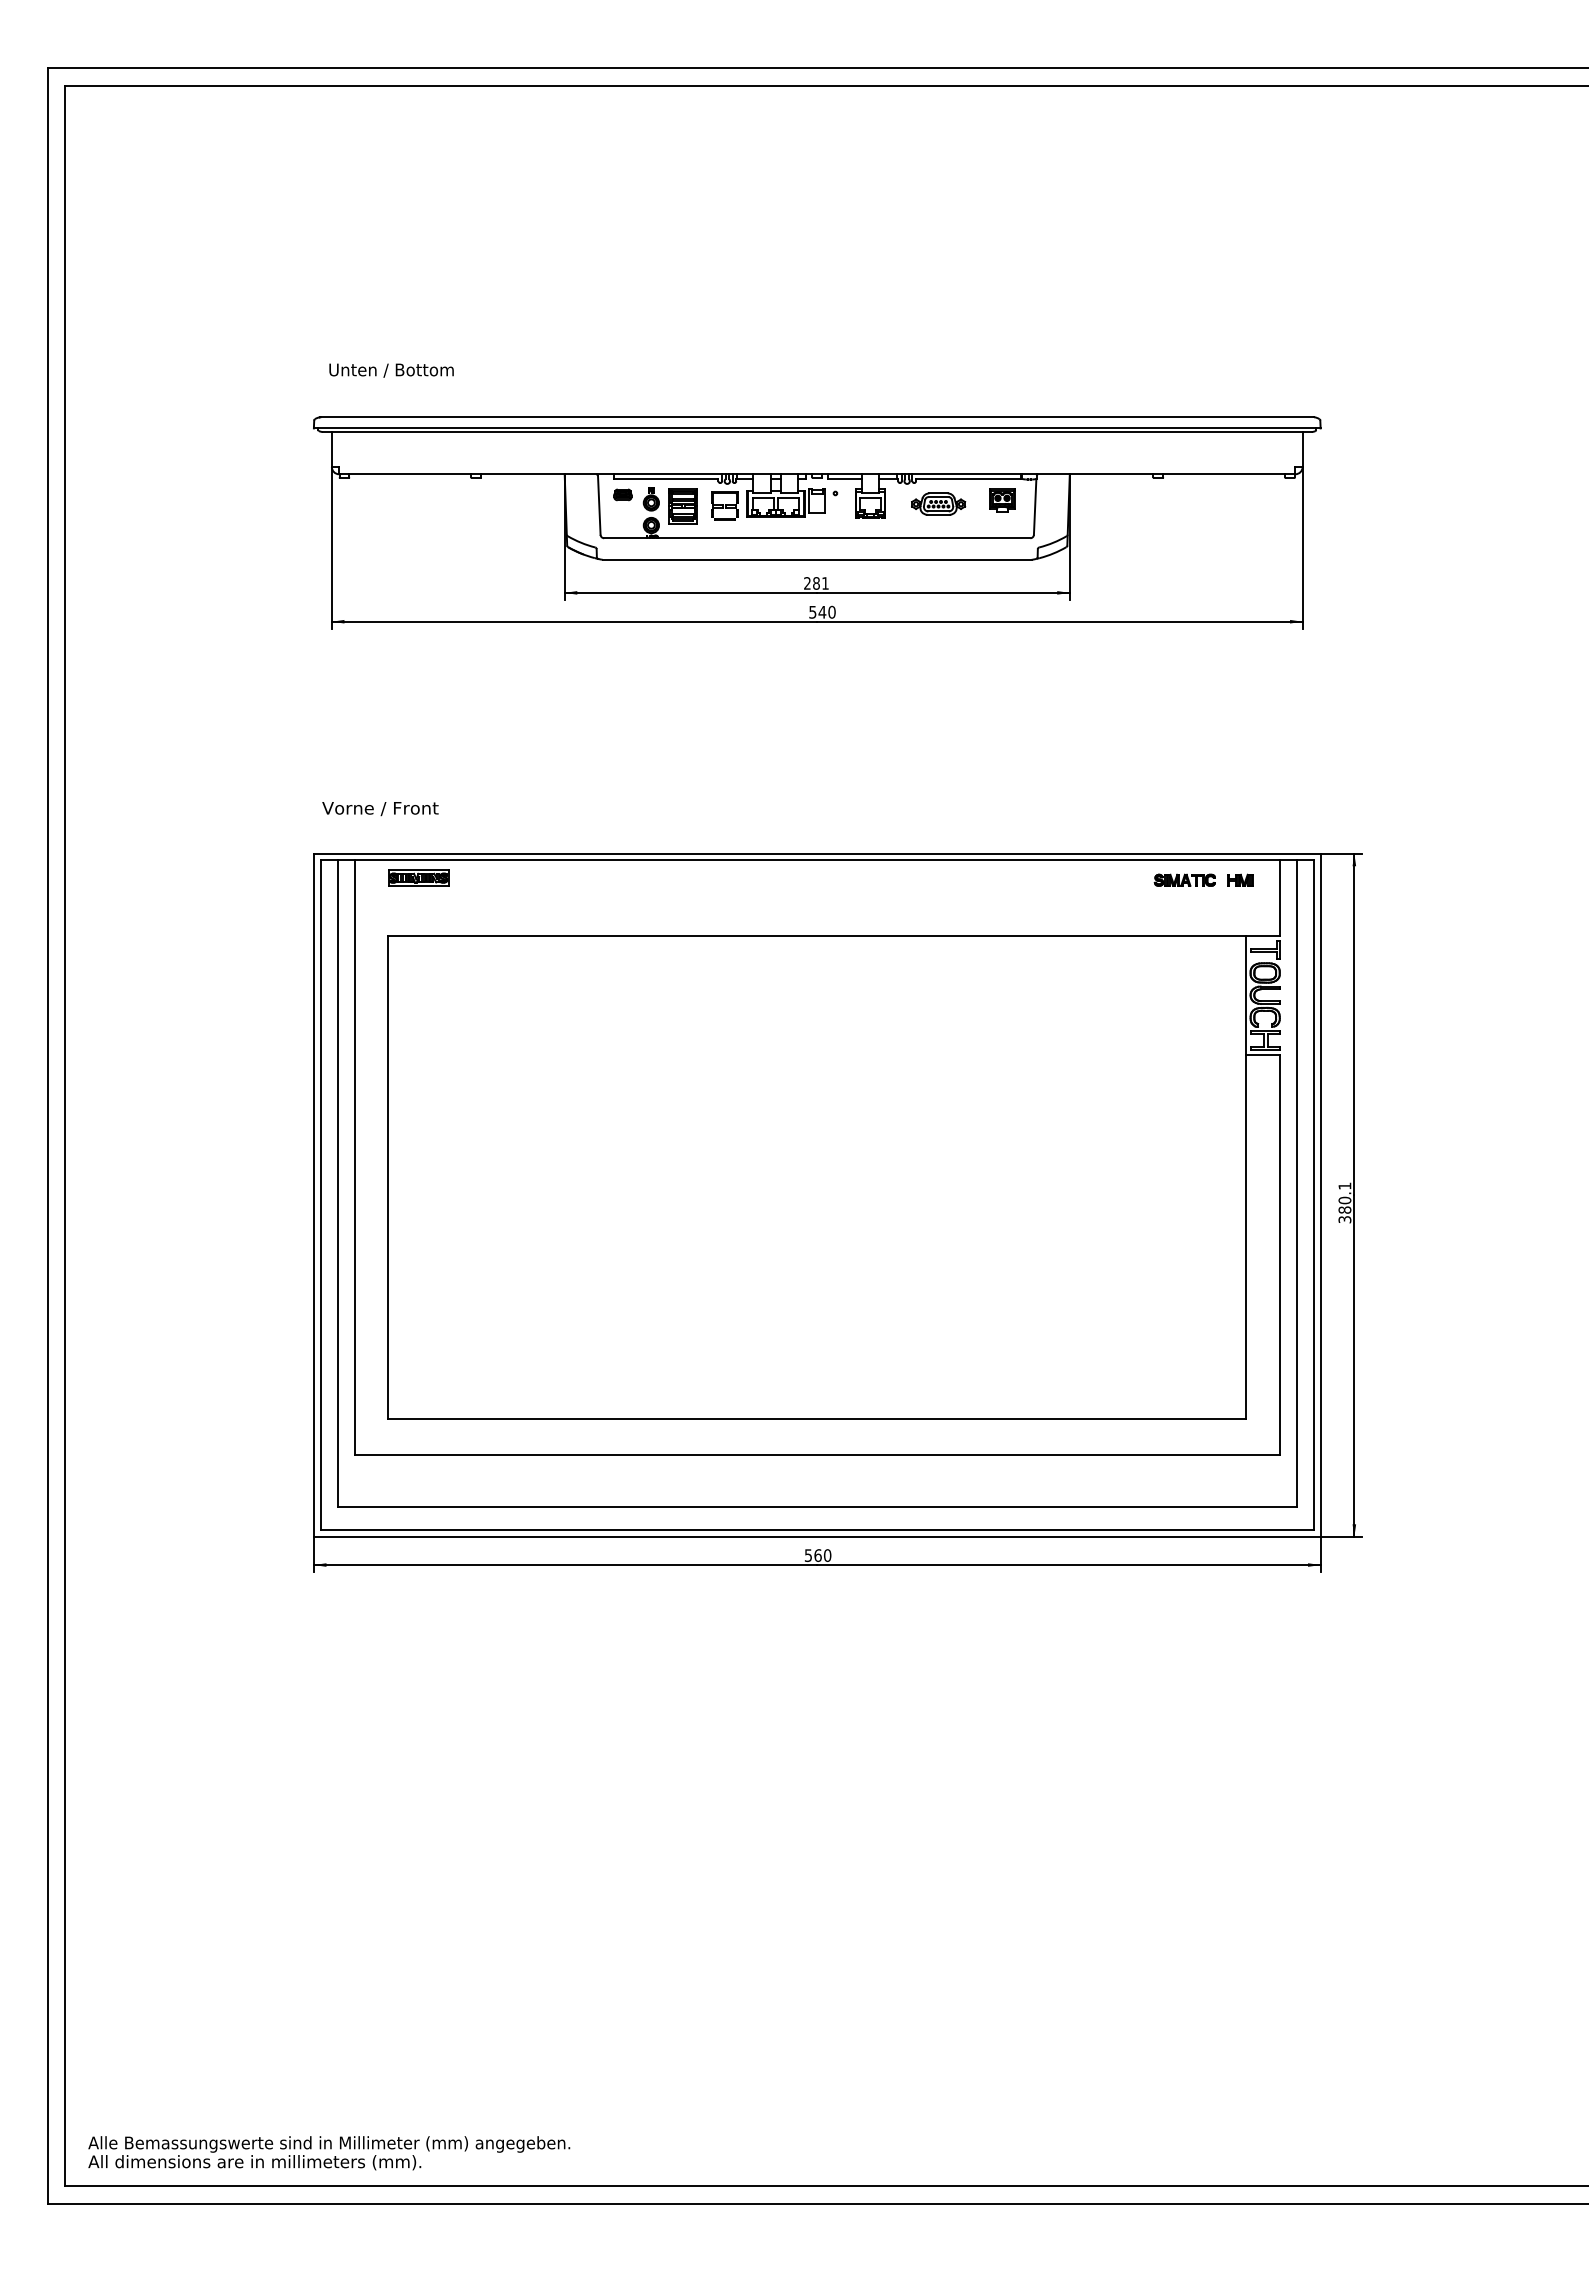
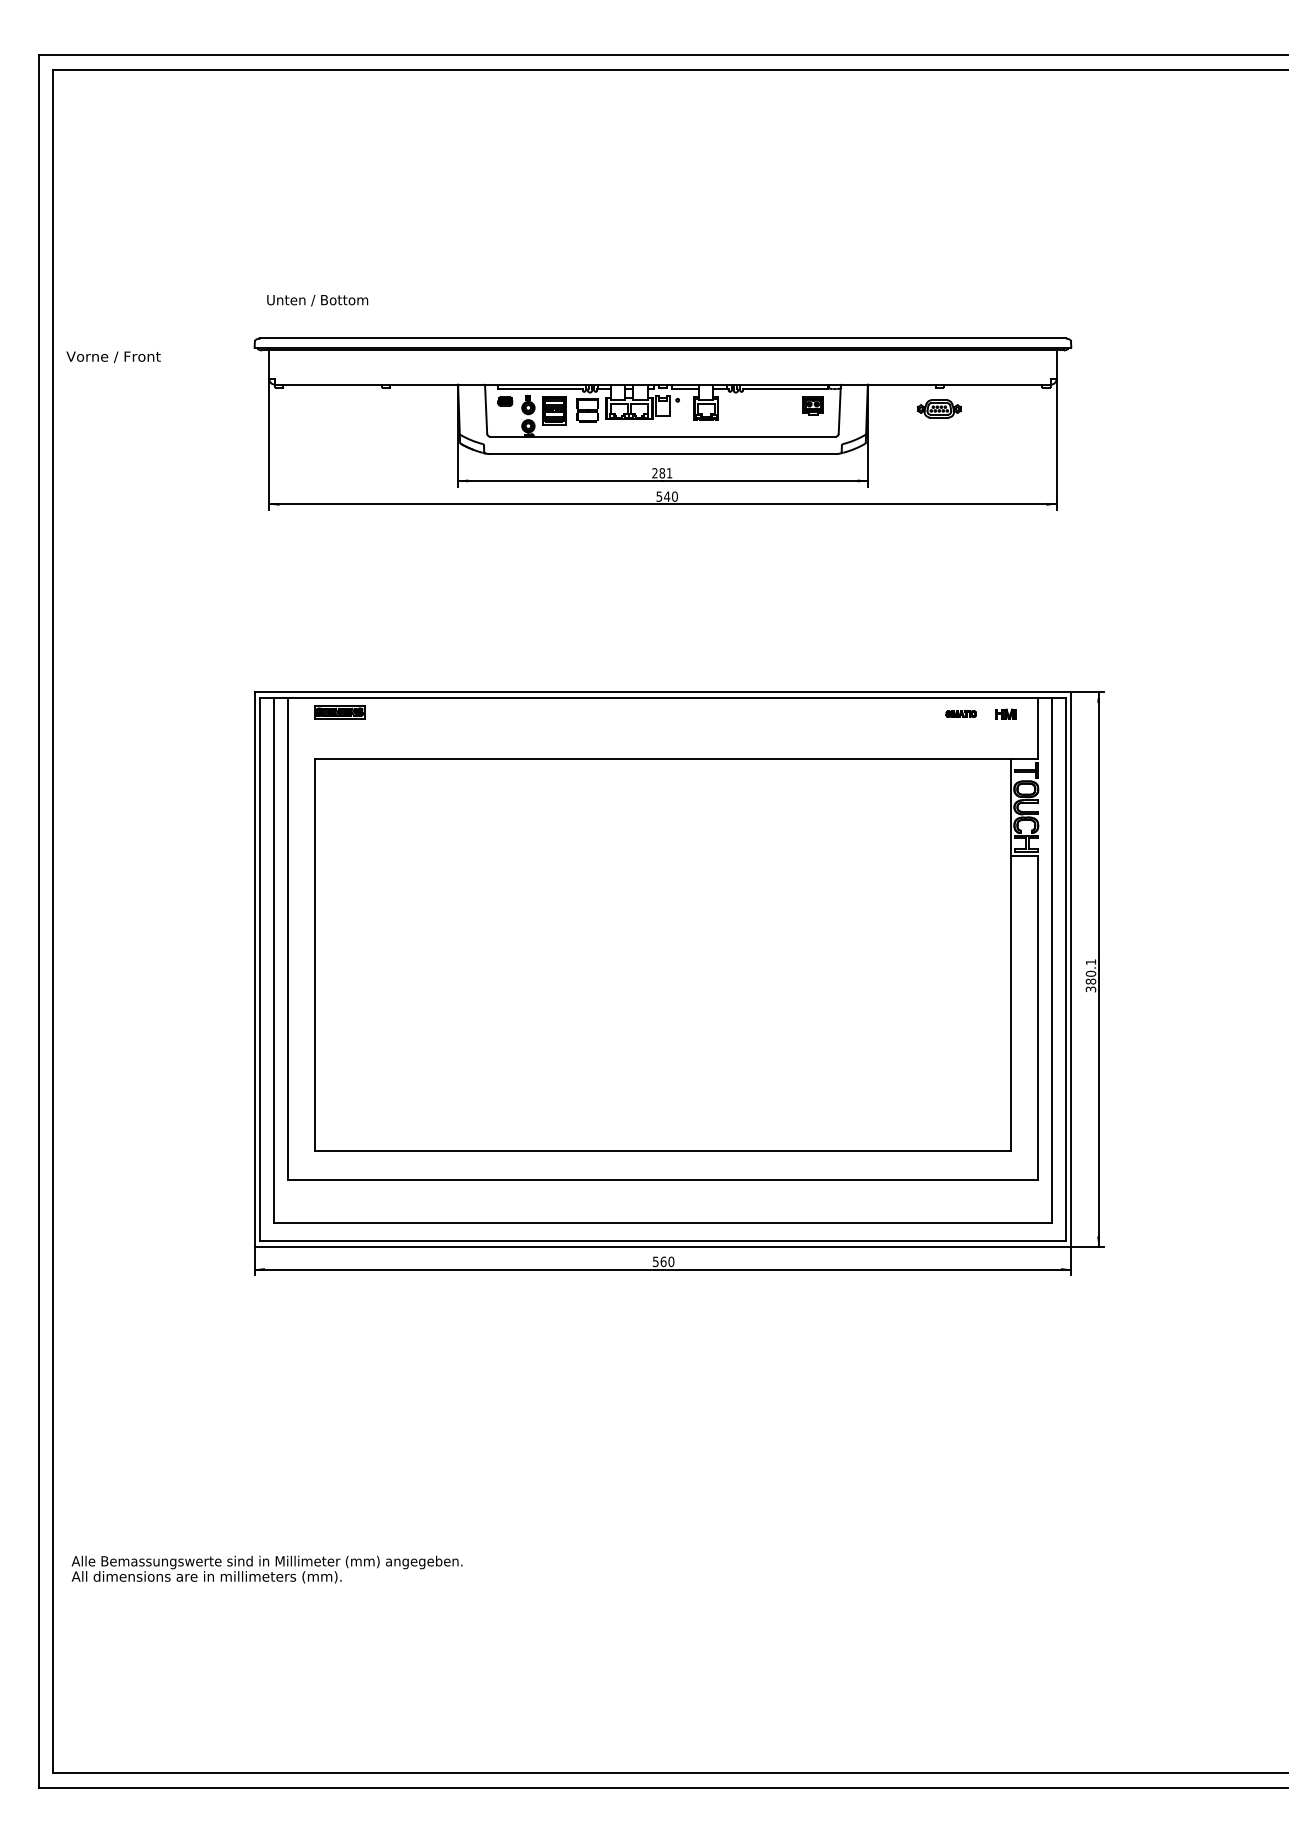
part: (937, 503) -> (938, 408), moved
text: (380, 808) -> (113, 356), moved
part: (1184, 879) -> (960, 713), size x0.6
text: (328, 2153) -> (266, 1569), moved

